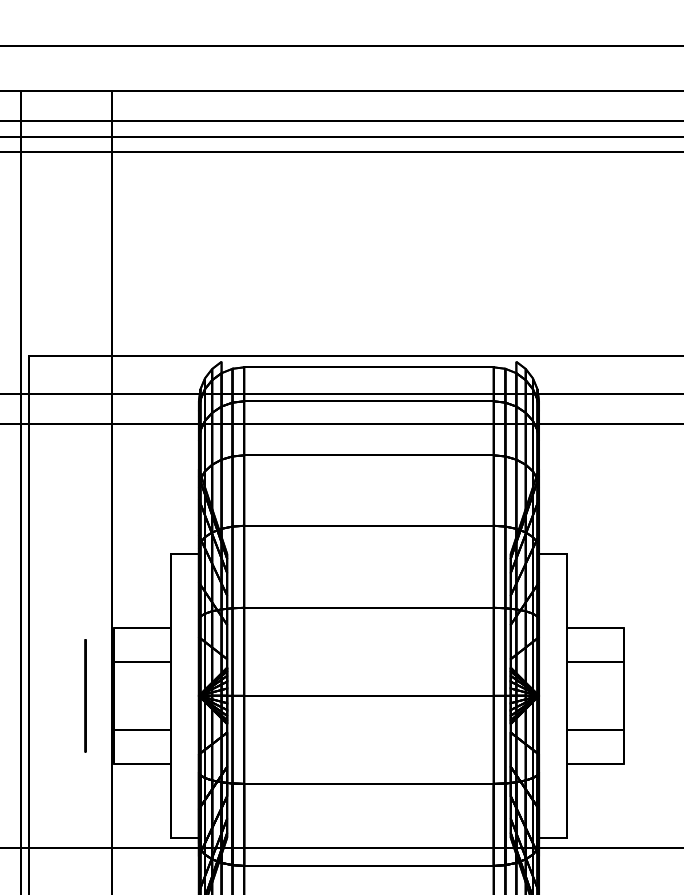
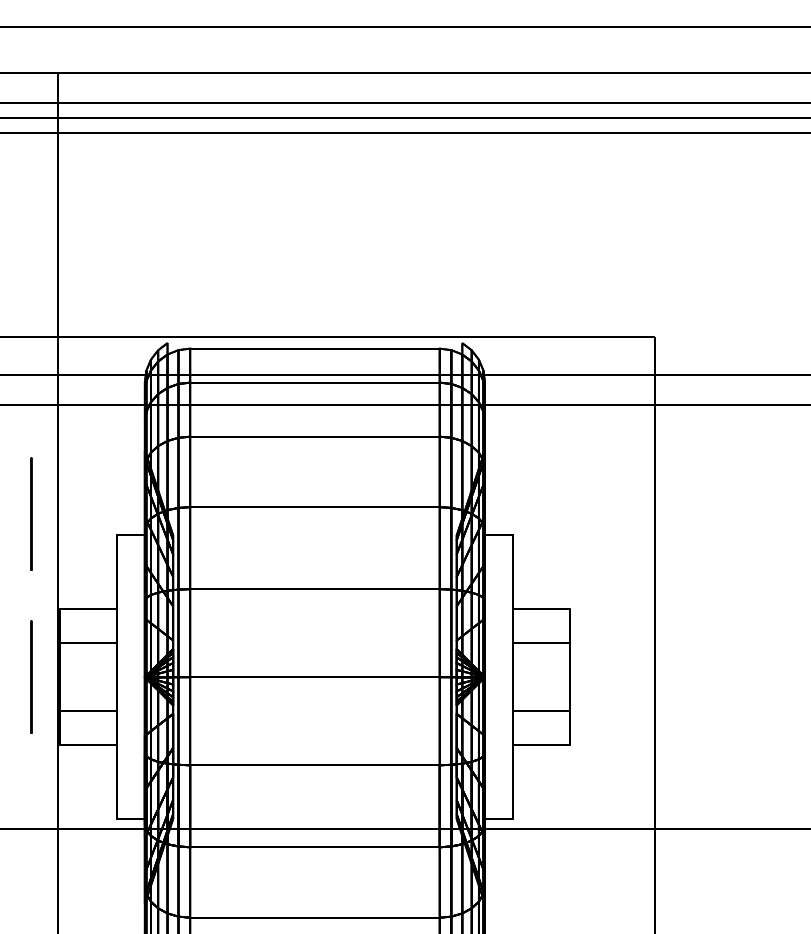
circle: (85, 532) -> (31, 513), added

